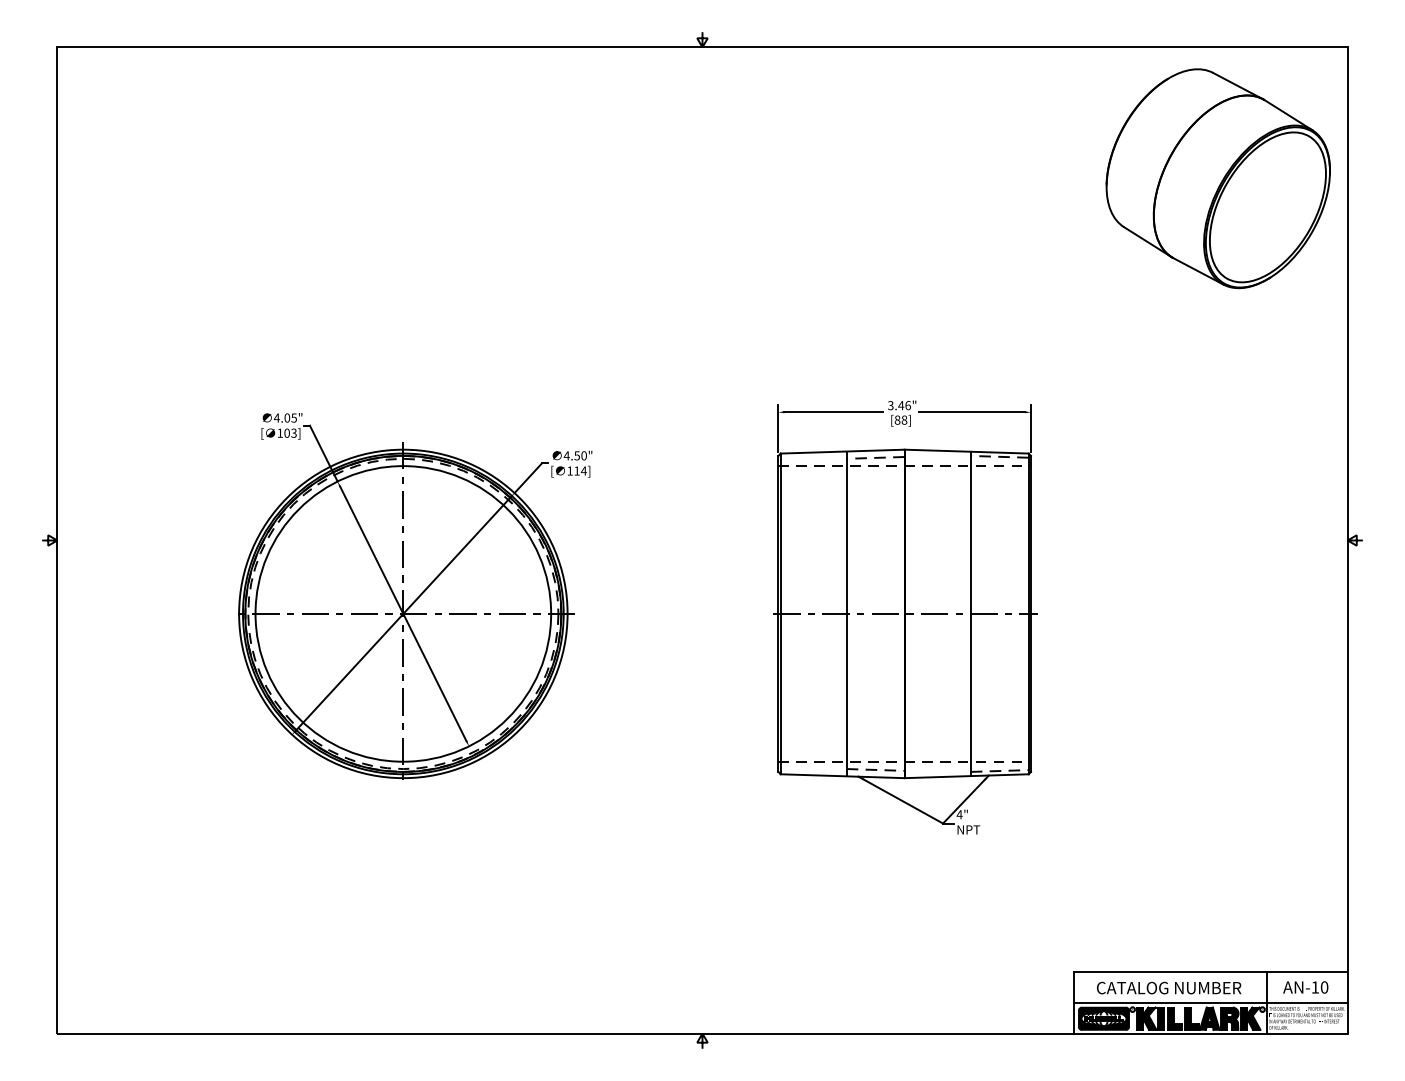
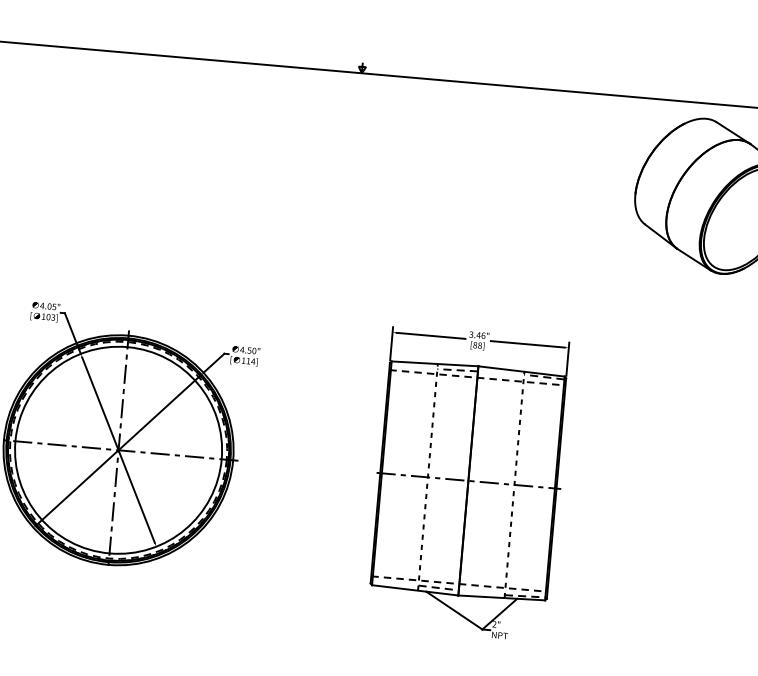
line: (846, 613) -> (427, 477), solid -> dashed
line: (970, 613) -> (514, 484), solid -> dashed
text: (959, 814) -> (494, 624), 4" -> 2"

